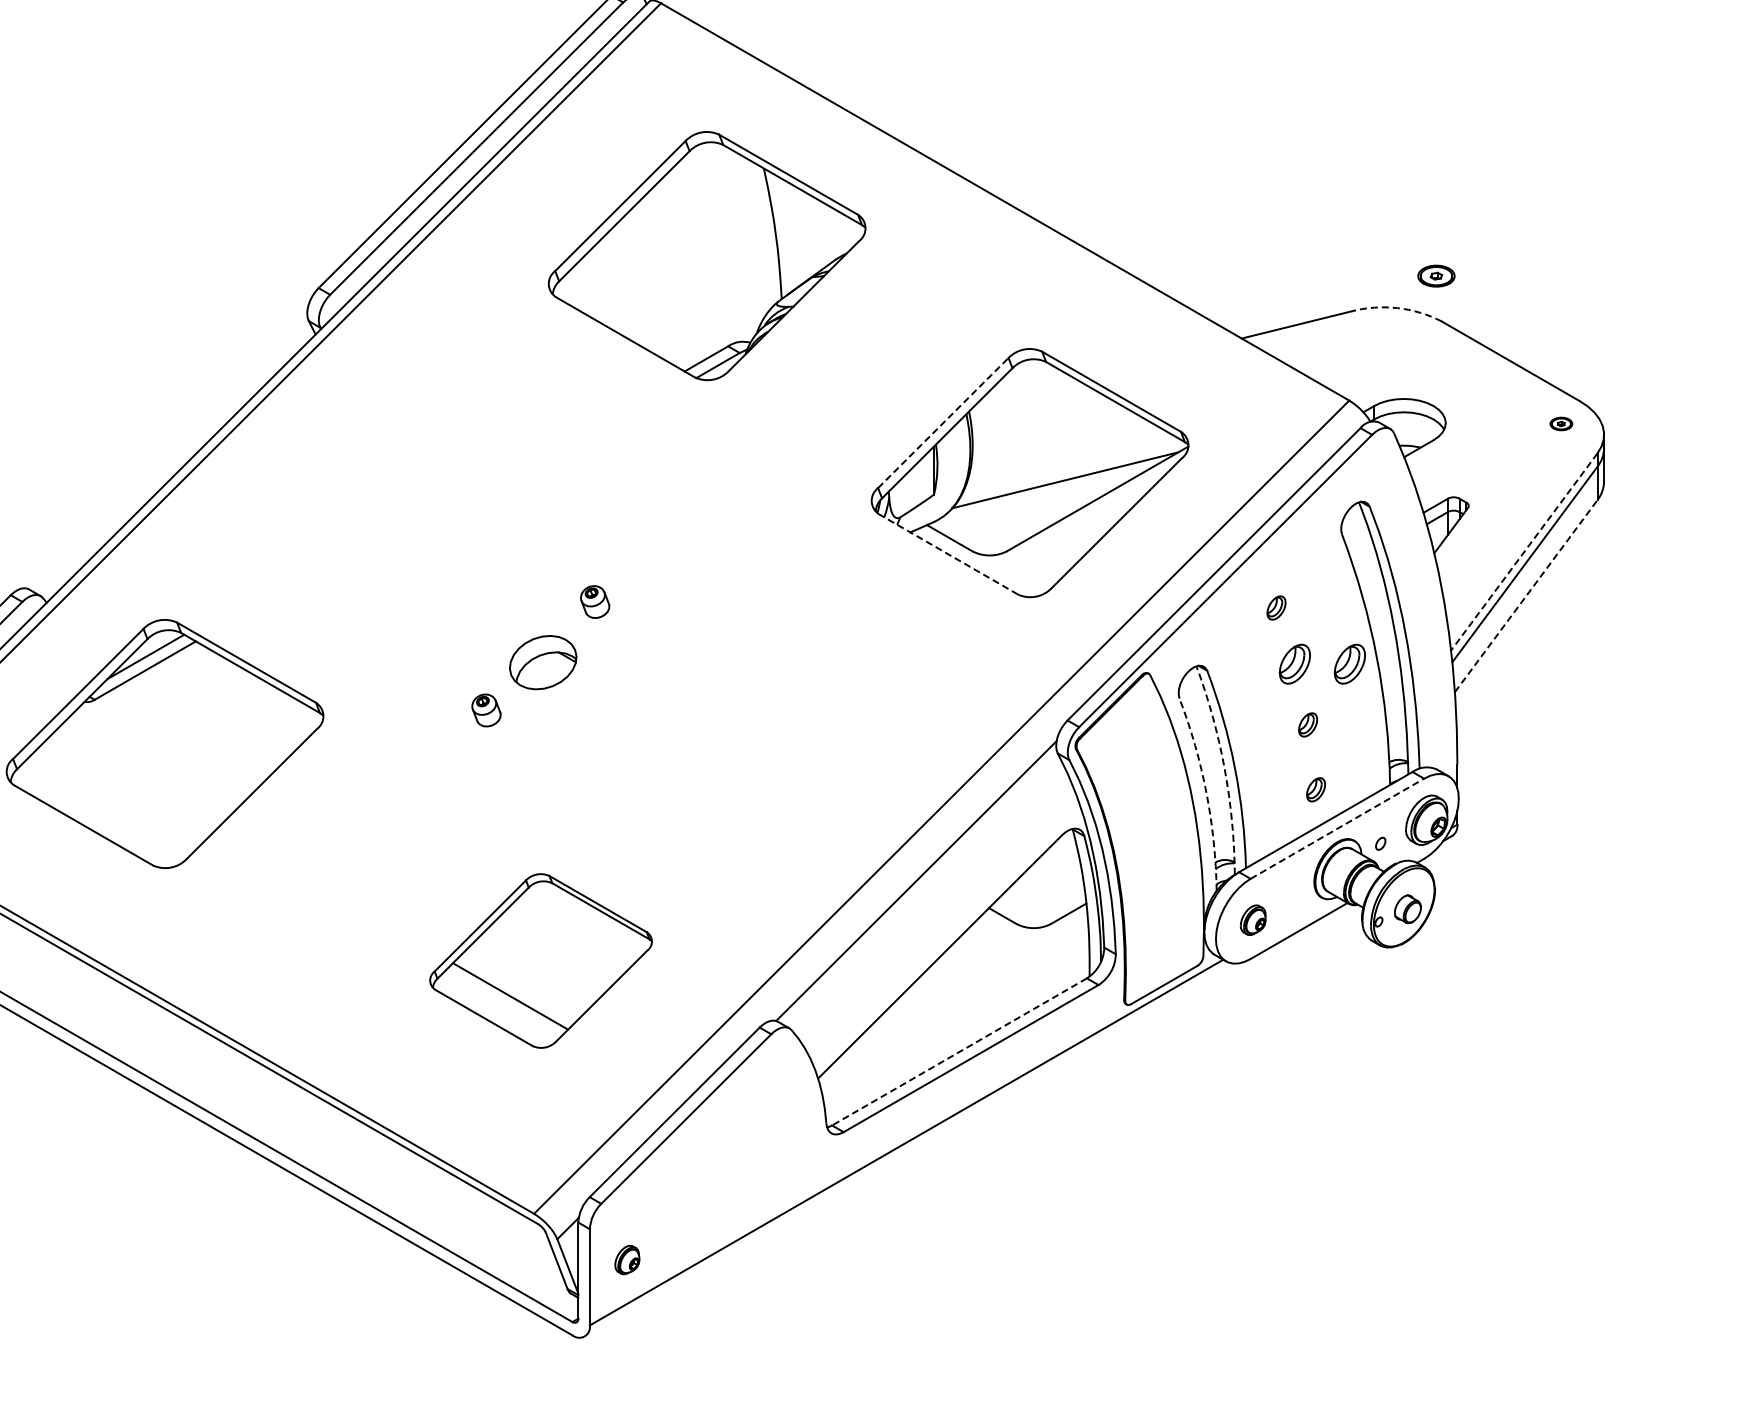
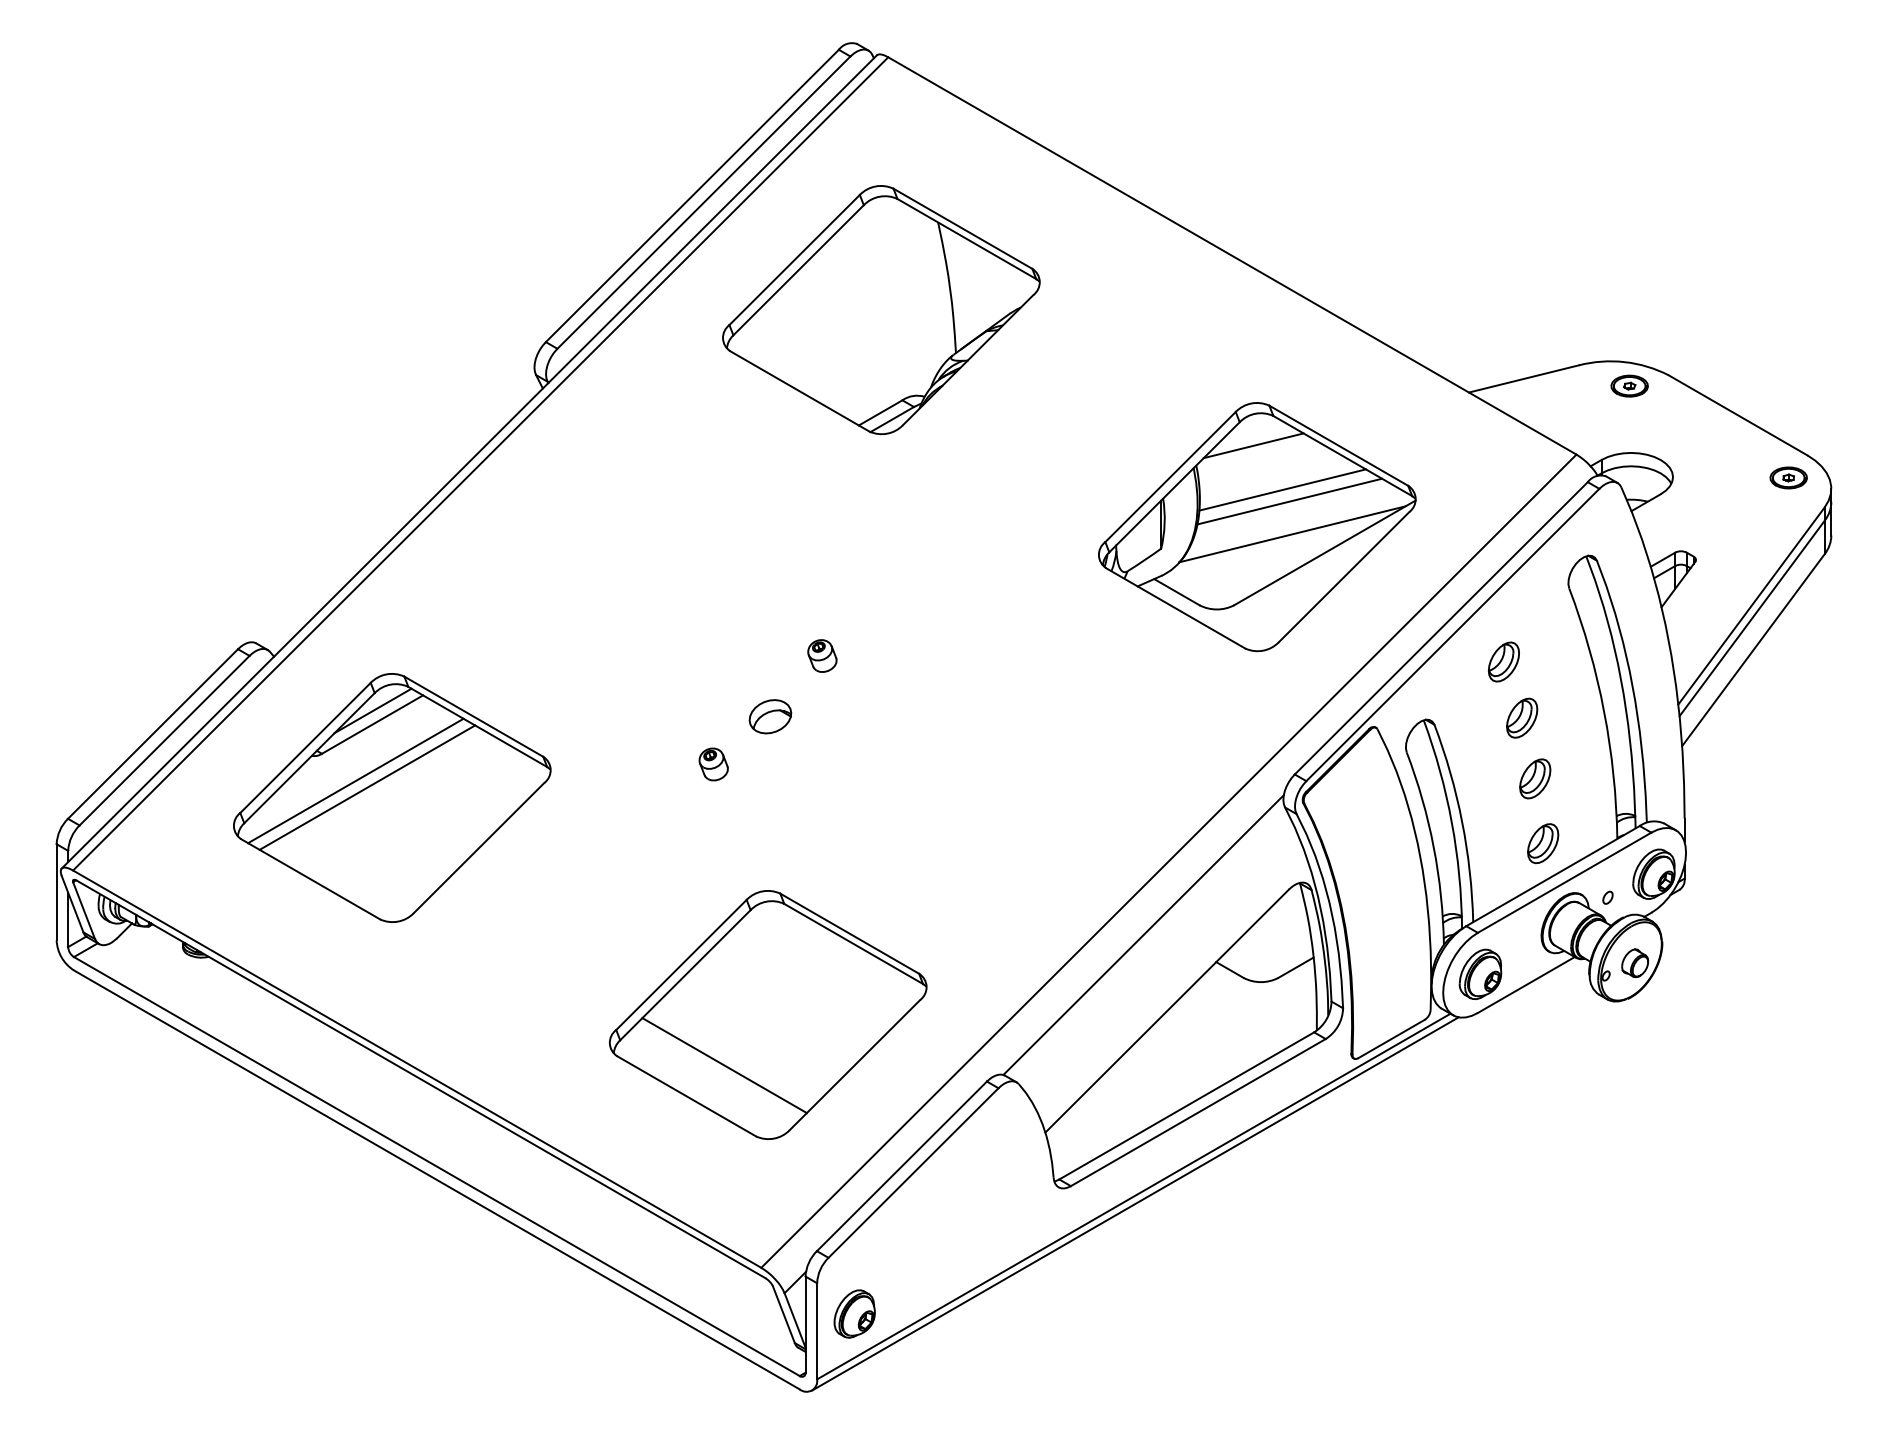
part: (707, 256) -> (881, 310), moved
part: (1436, 275) -> (1629, 385), moved
arc: (1397, 308) -> (1624, 362), dashed -> solid
line: (1026, 391) -> (1253, 445), added
line: (943, 422) -> (1170, 476), dashed -> solid
part: (1561, 423) -> (1788, 477), size x1.67
line: (1055, 435) -> (1282, 489), added
line: (1062, 447) -> (1289, 501), added
line: (1524, 551) -> (1751, 605), dashed -> solid
line: (948, 554) -> (1175, 608), dashed -> solid
line: (1526, 596) -> (1753, 650), dashed -> solid
part: (1276, 607) -> (1503, 661), size x1.67
part: (543, 662) -> (770, 716), size x0.62
part: (1350, 663) -> (1577, 717), removed
part: (1308, 724) -> (1535, 778), size x1.67
line: (128, 726) -> (355, 780), added
line: (140, 733) -> (367, 787), added
arc: (1224, 768) -> (1451, 822), dashed -> solid
part: (1316, 789) -> (1543, 843), size x1.67
arc: (1206, 793) -> (1433, 847), dashed -> solid
line: (1338, 828) -> (1565, 882), dashed -> solid
part: (1253, 919) -> (1480, 973), size x1.67
part: (541, 960) -> (768, 1014), size x1.43
line: (959, 1052) -> (1186, 1106), dashed -> solid
line: (908, 1149) -> (1135, 1203), added
part: (627, 1259) -> (854, 1313), size x1.67

